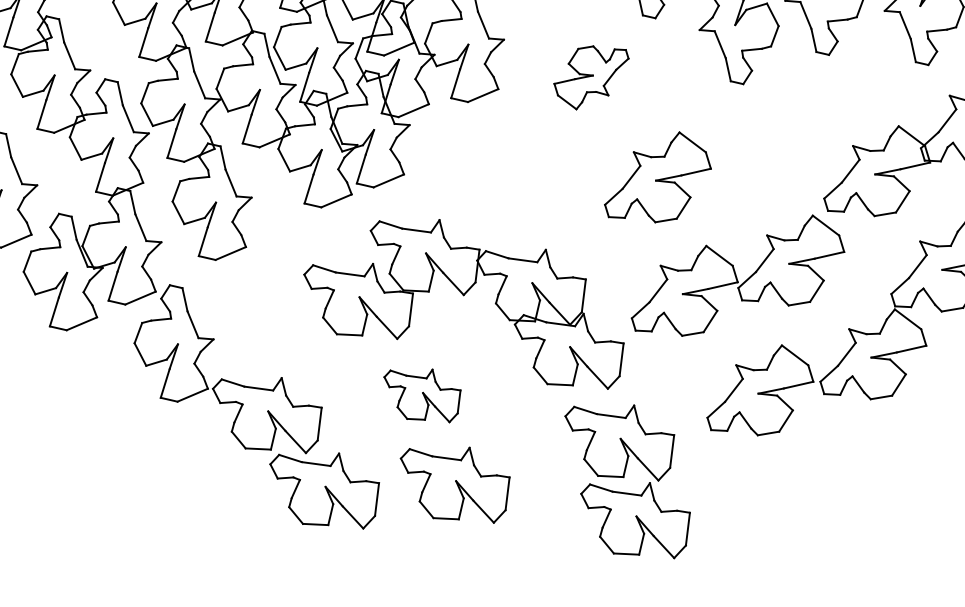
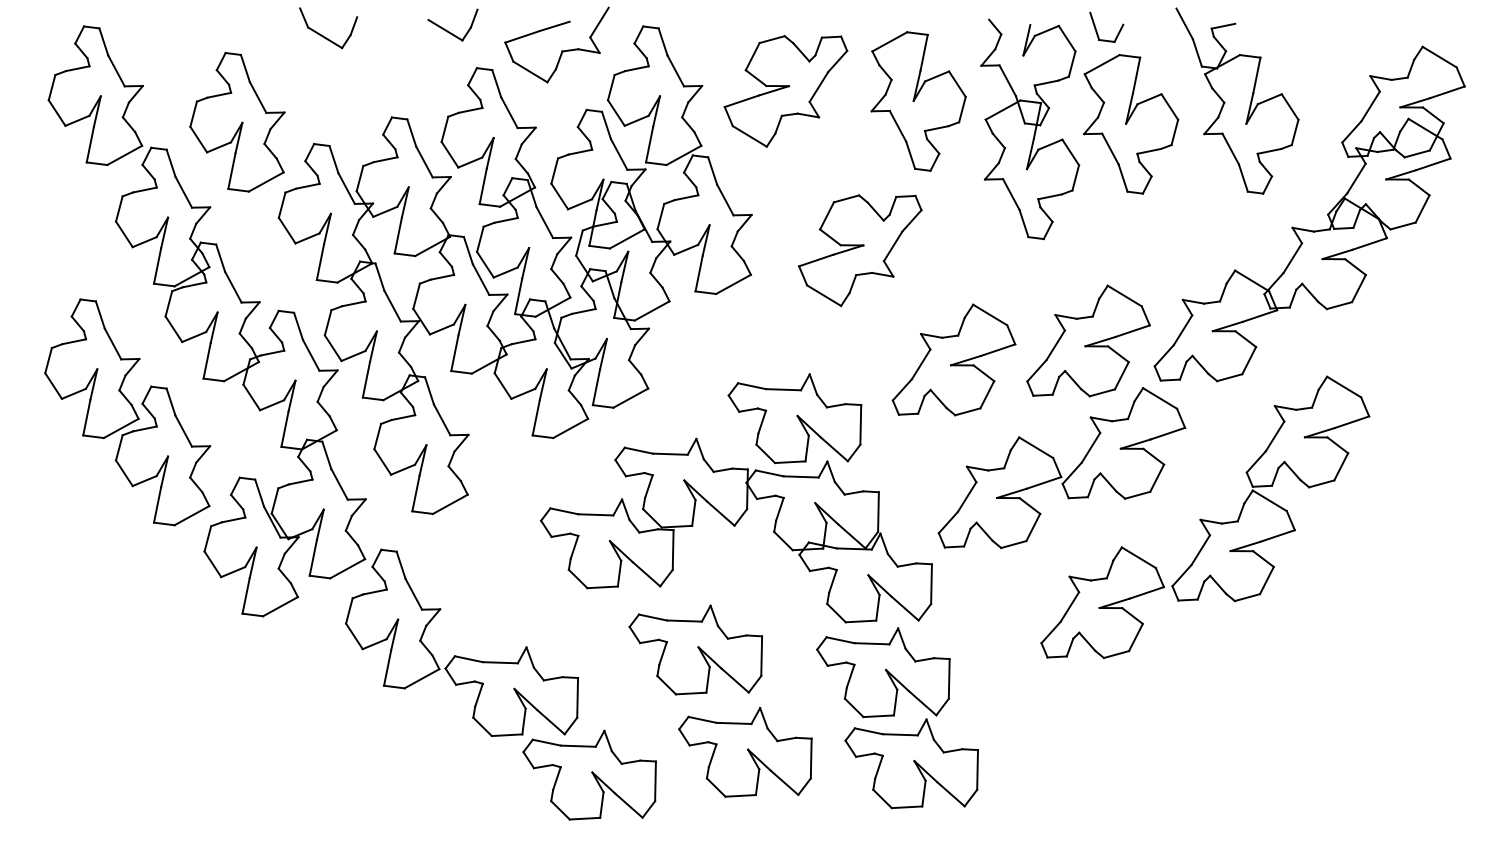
part: (590, 78) -> (860, 250), size x1.43
part: (771, 171) -> (1088, 340), added
part: (522, 211) -> (794, 418), added
part: (421, 394) -> (695, 649), size x1.43
part: (626, 479) -> (897, 718), moved

